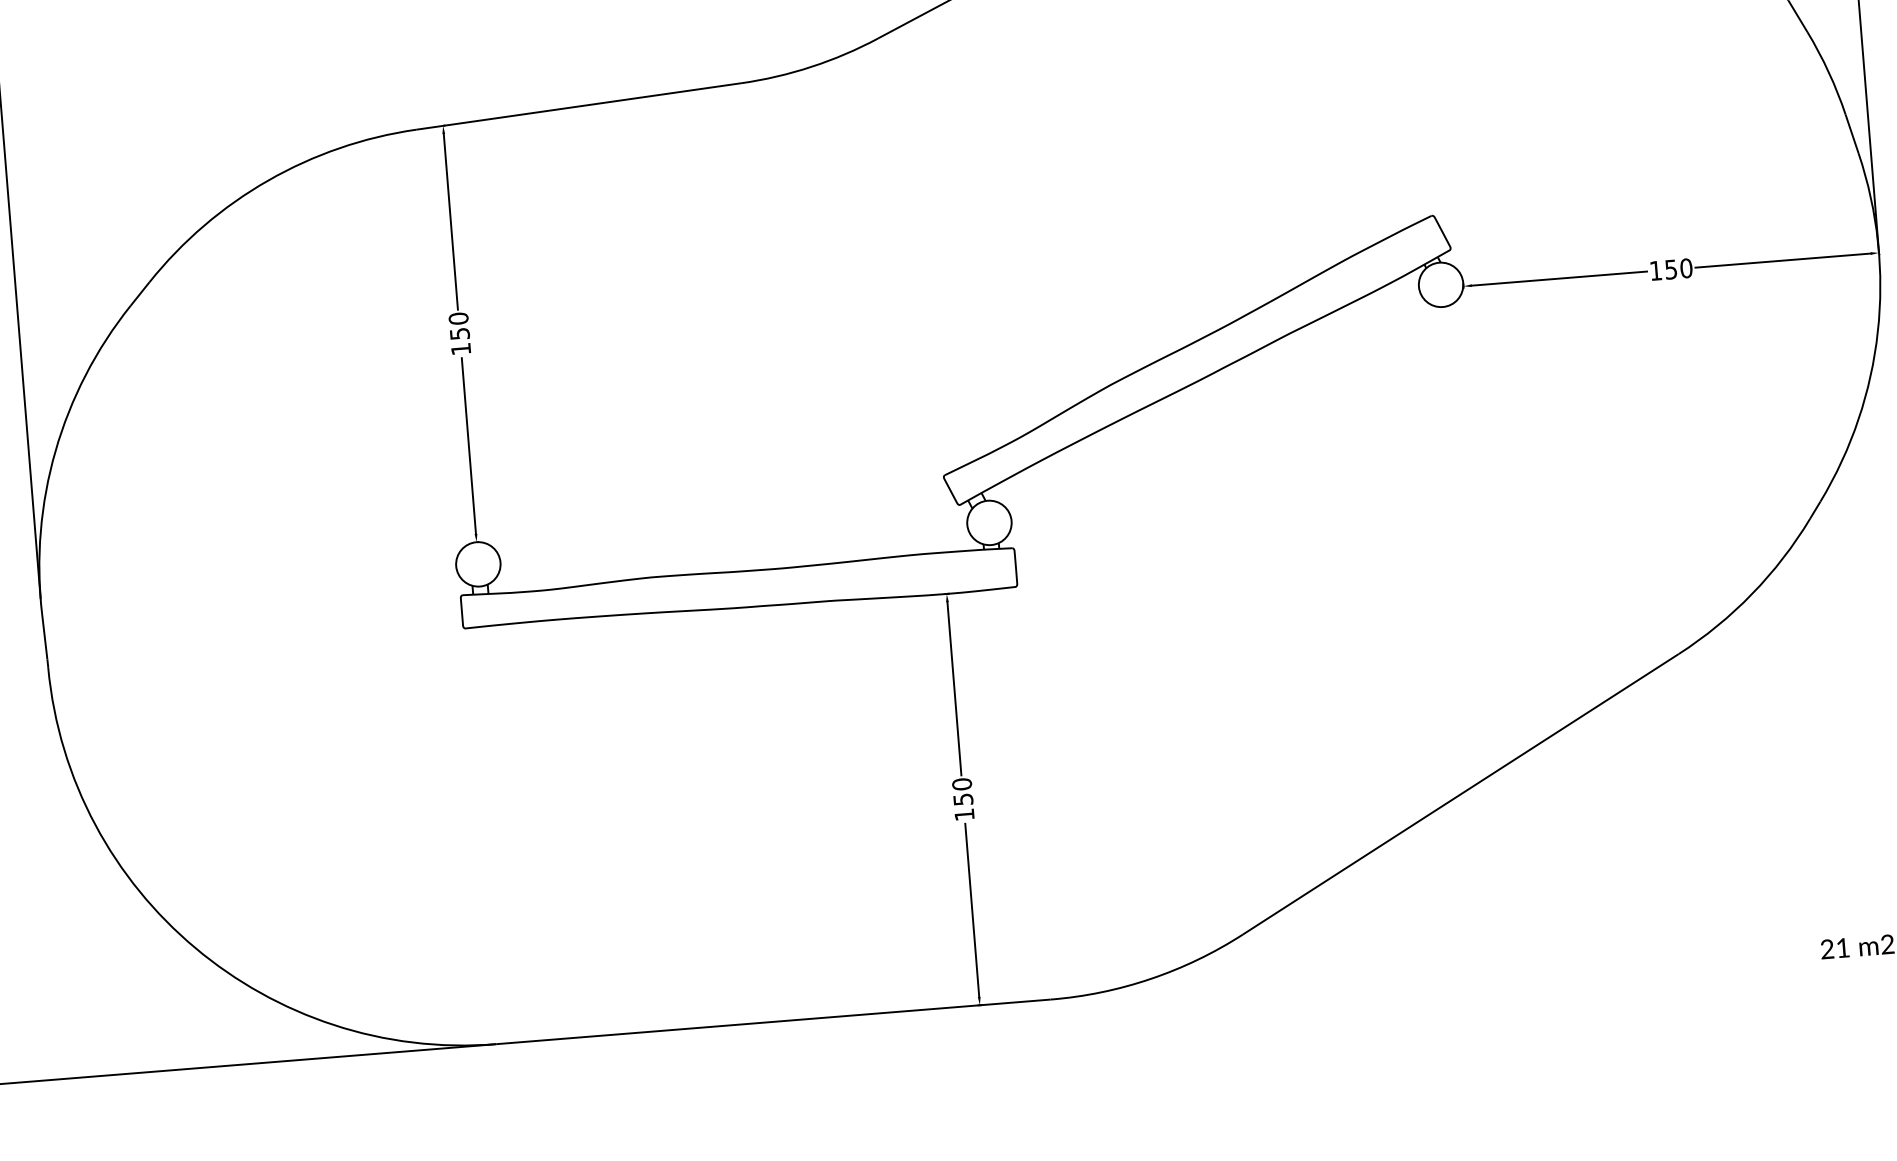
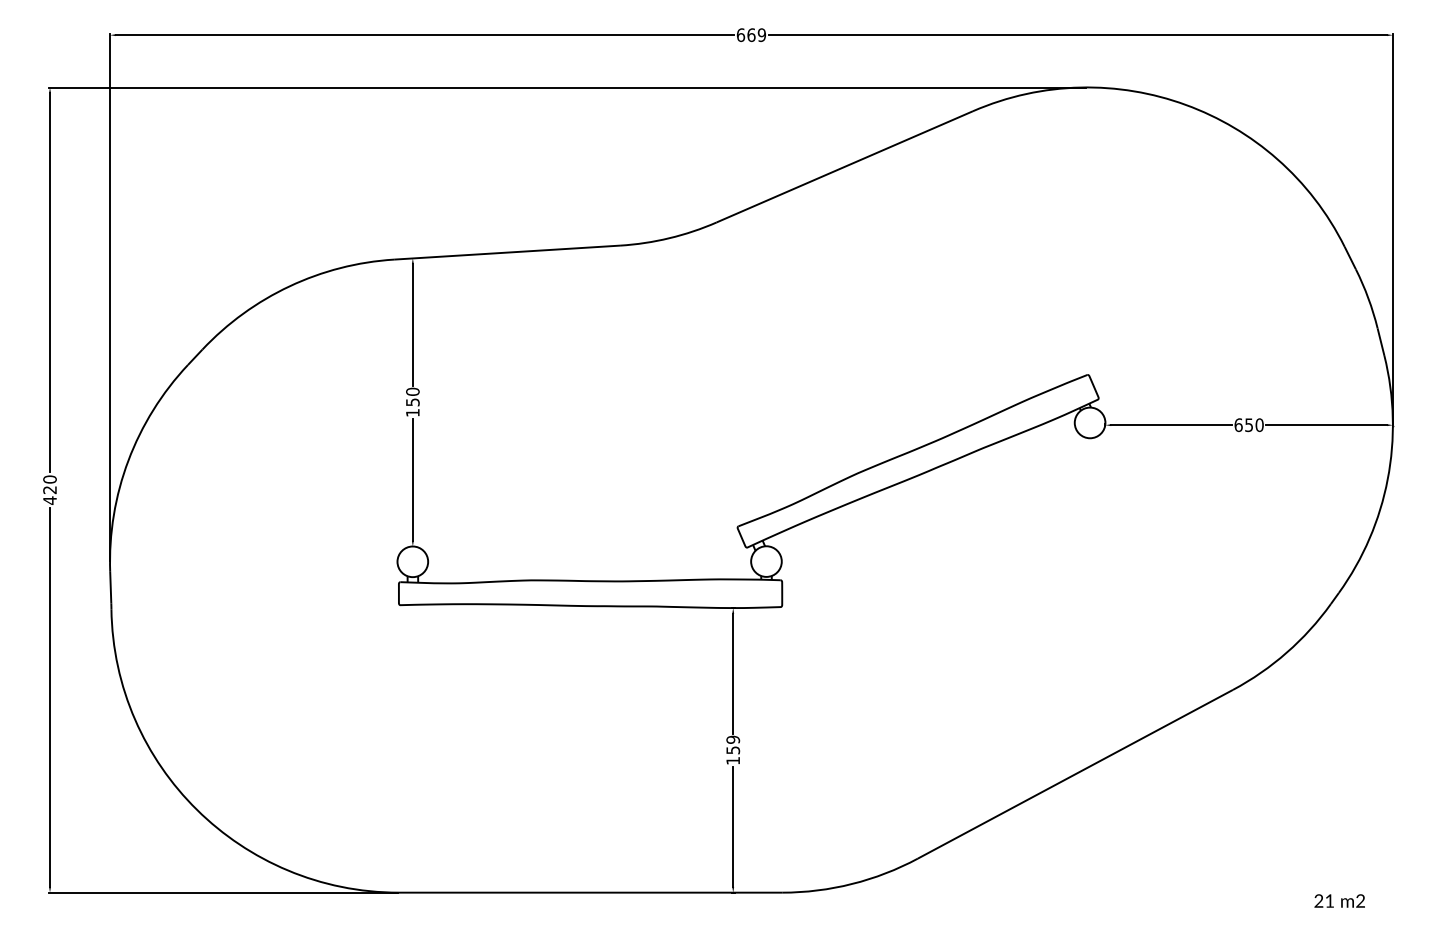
text: (1655, 271) -> (1238, 425), 150 -> 650
text: (962, 783) -> (733, 739), 150 -> 159

